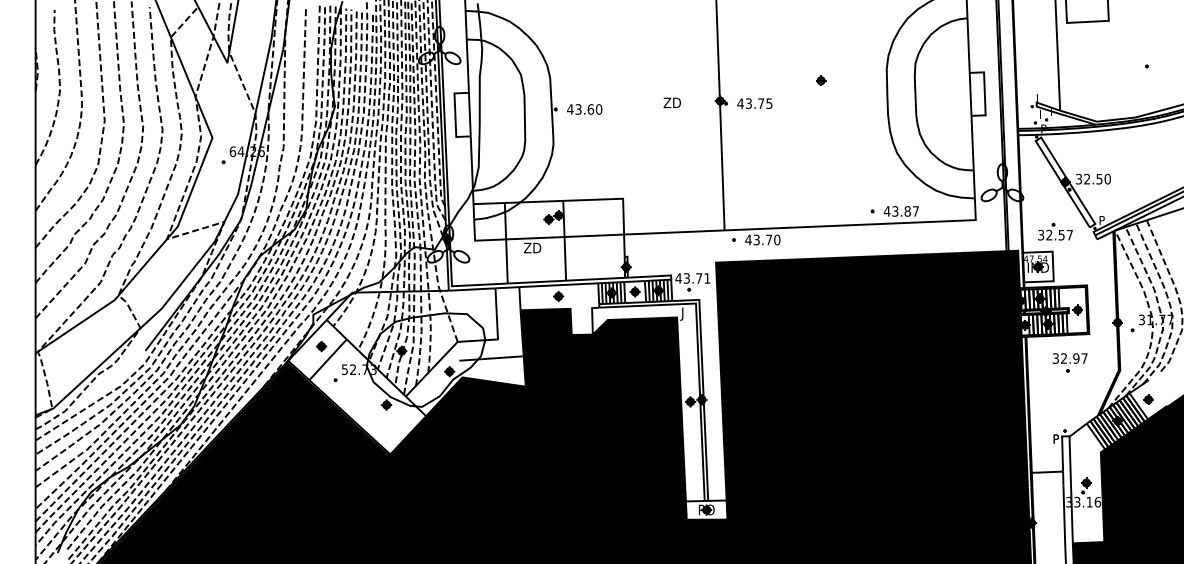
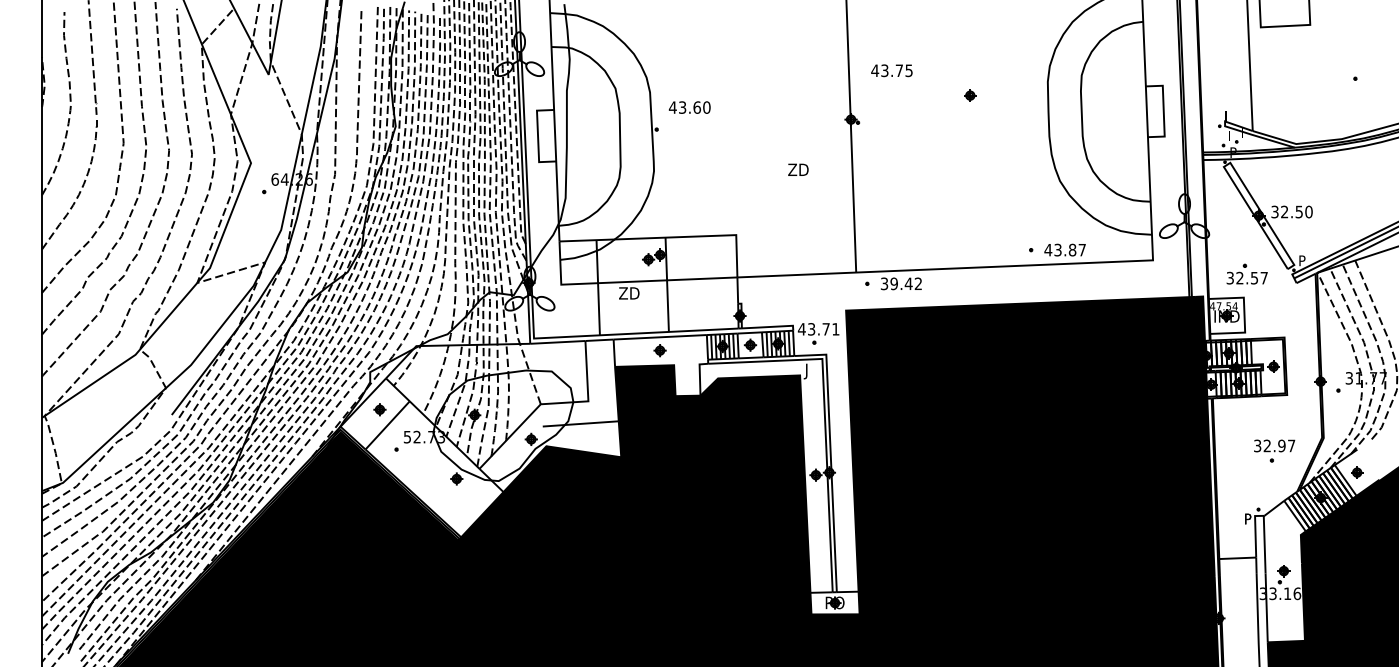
text: (672, 102) -> (798, 169), moved
text: (754, 103) -> (891, 70), moved
text: (584, 109) -> (689, 107), moved
text: (762, 239) -> (901, 283), 43.70 -> 39.42
part: (1070, 362) -> (1274, 450), moved

